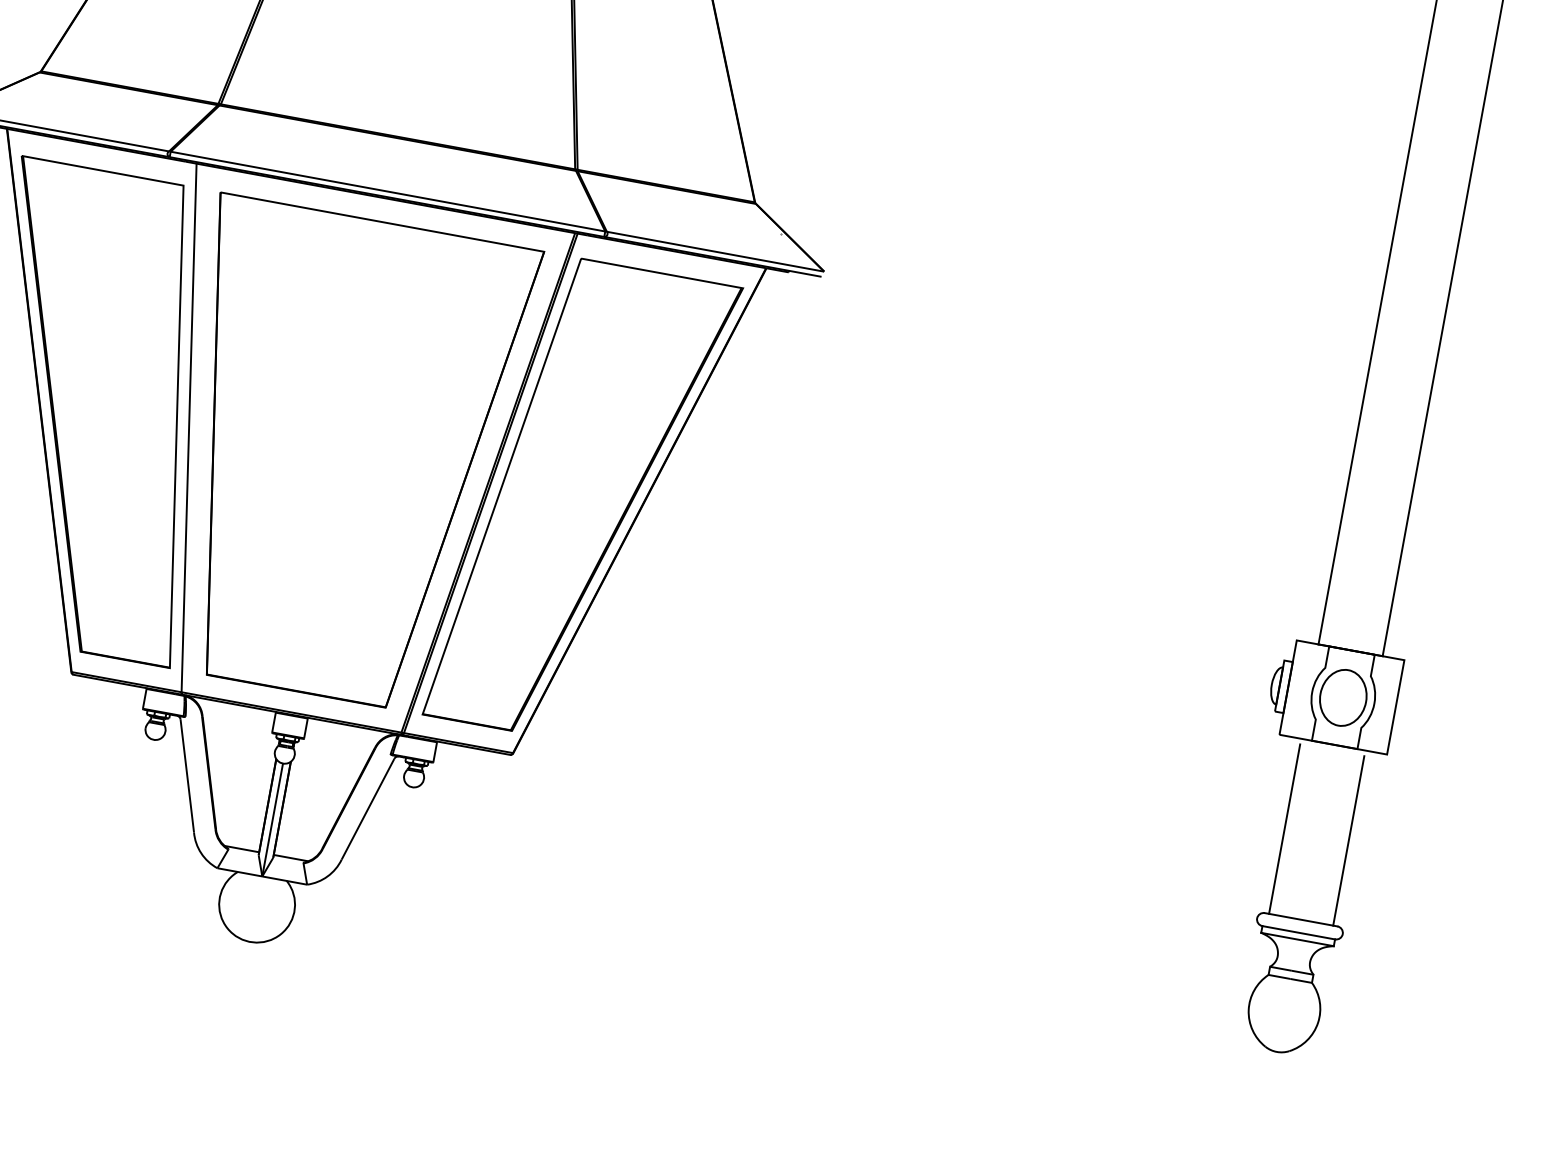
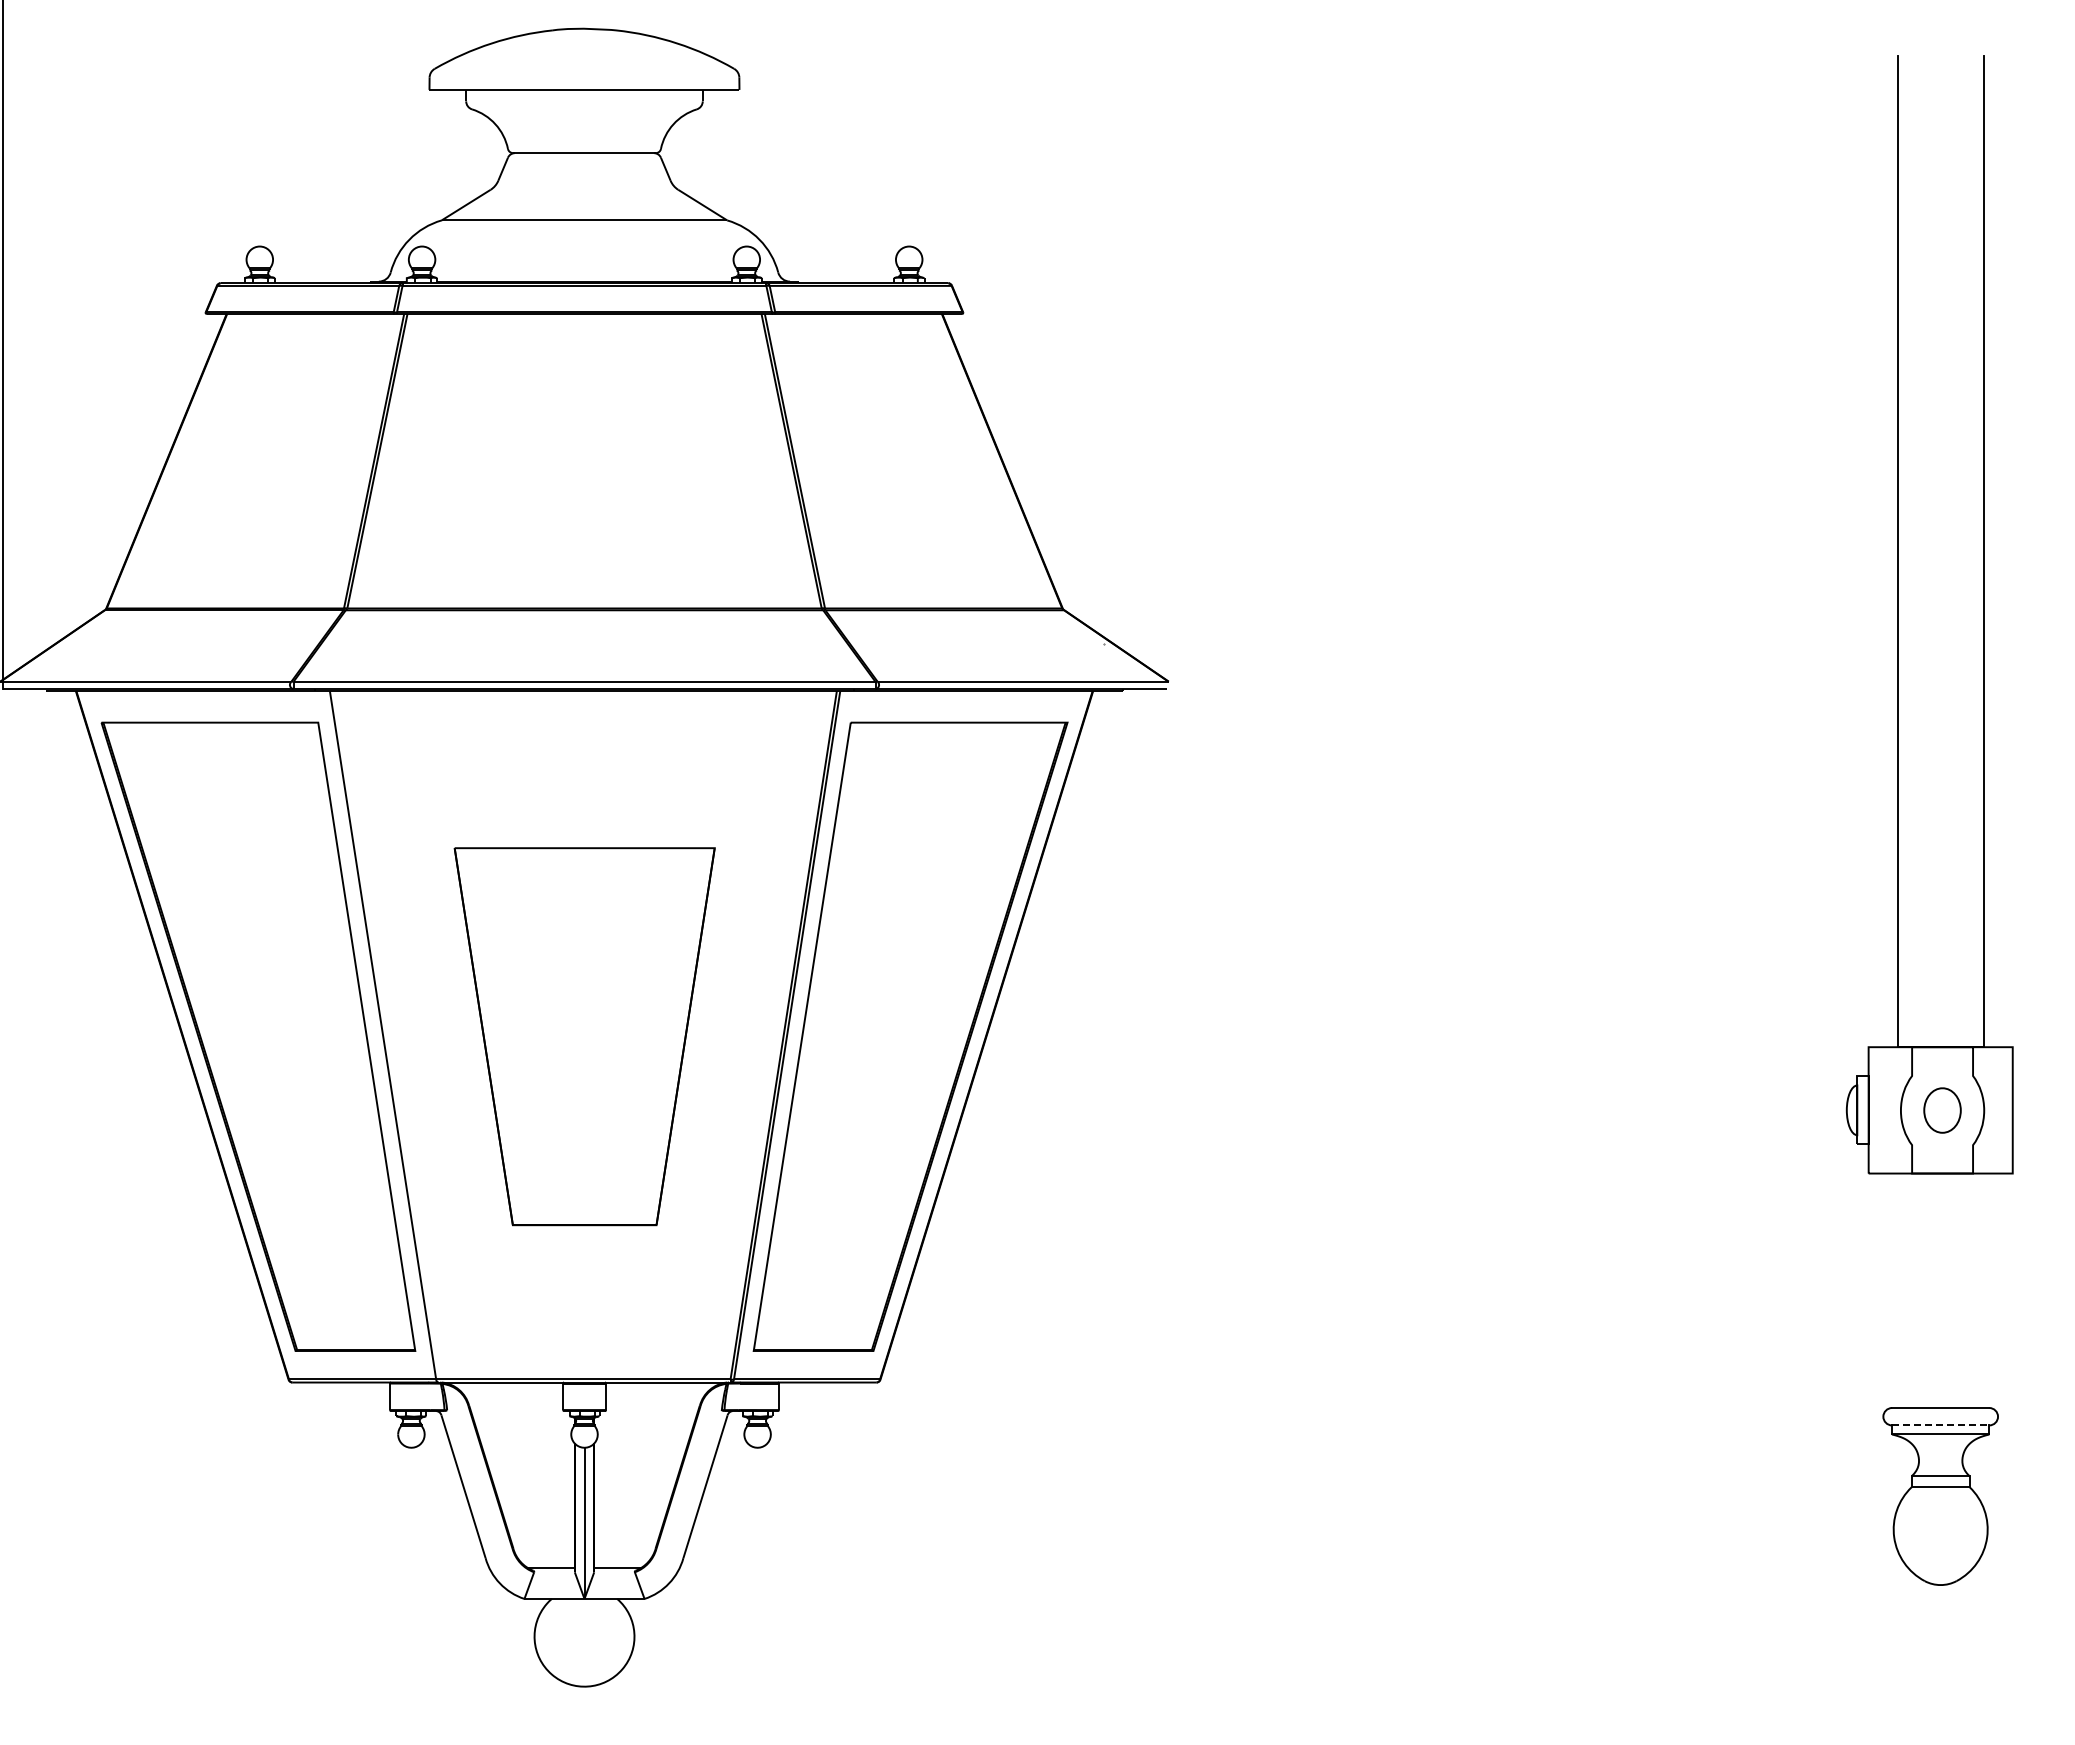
part: (339, 456) -> (584, 1036), size x0.6
part: (1343, 697) -> (1942, 1110), size x0.6
line: (1284, 829) -> (1897, 1294), removed
line: (1348, 840) -> (1983, 1294), removed
line: (1298, 932) -> (1940, 1425), solid -> dashed

